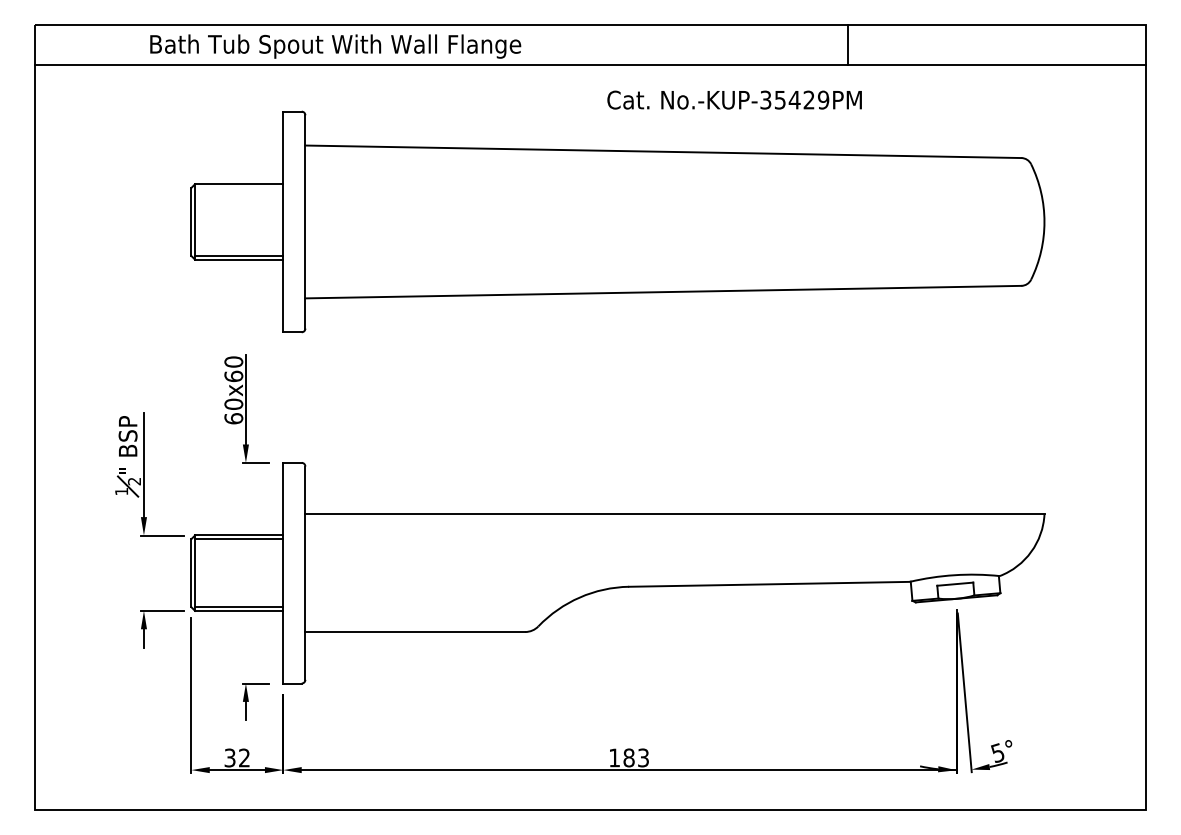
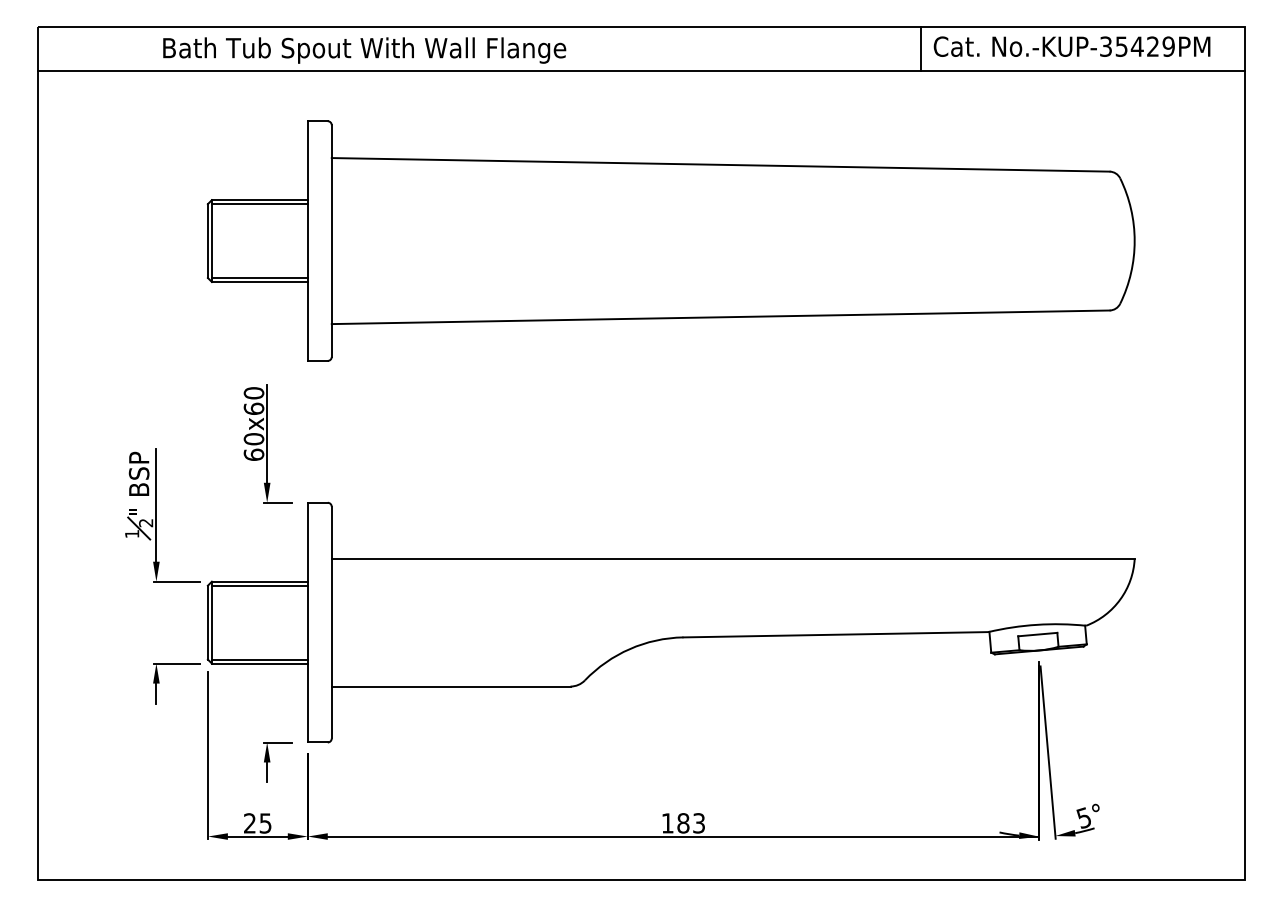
text: (734, 99) -> (1071, 46), moved
line: (238, 188) -> (259, 204), added
text: (237, 758) -> (257, 823), 32 -> 25

